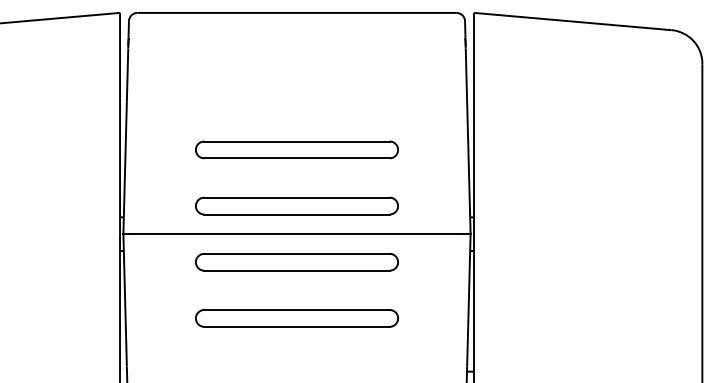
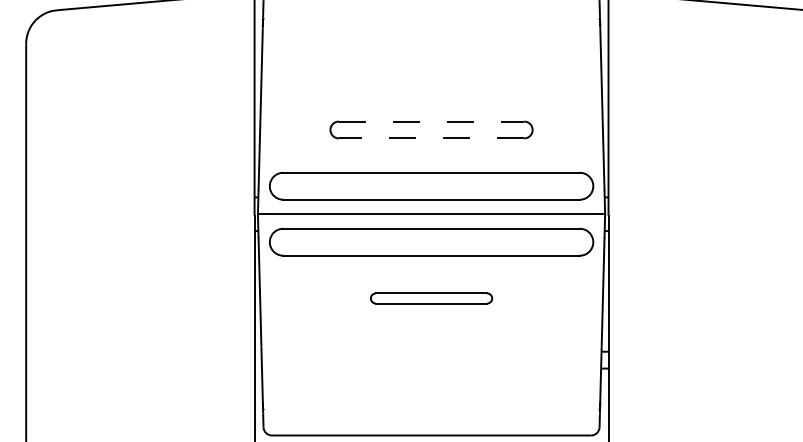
line: (296, 141) -> (431, 121), solid -> dashed
line: (296, 158) -> (431, 138), solid -> dashed
part: (296, 205) -> (431, 185), size x1.6
part: (296, 262) -> (431, 242), size x1.6
part: (296, 318) -> (431, 298), size x0.6

